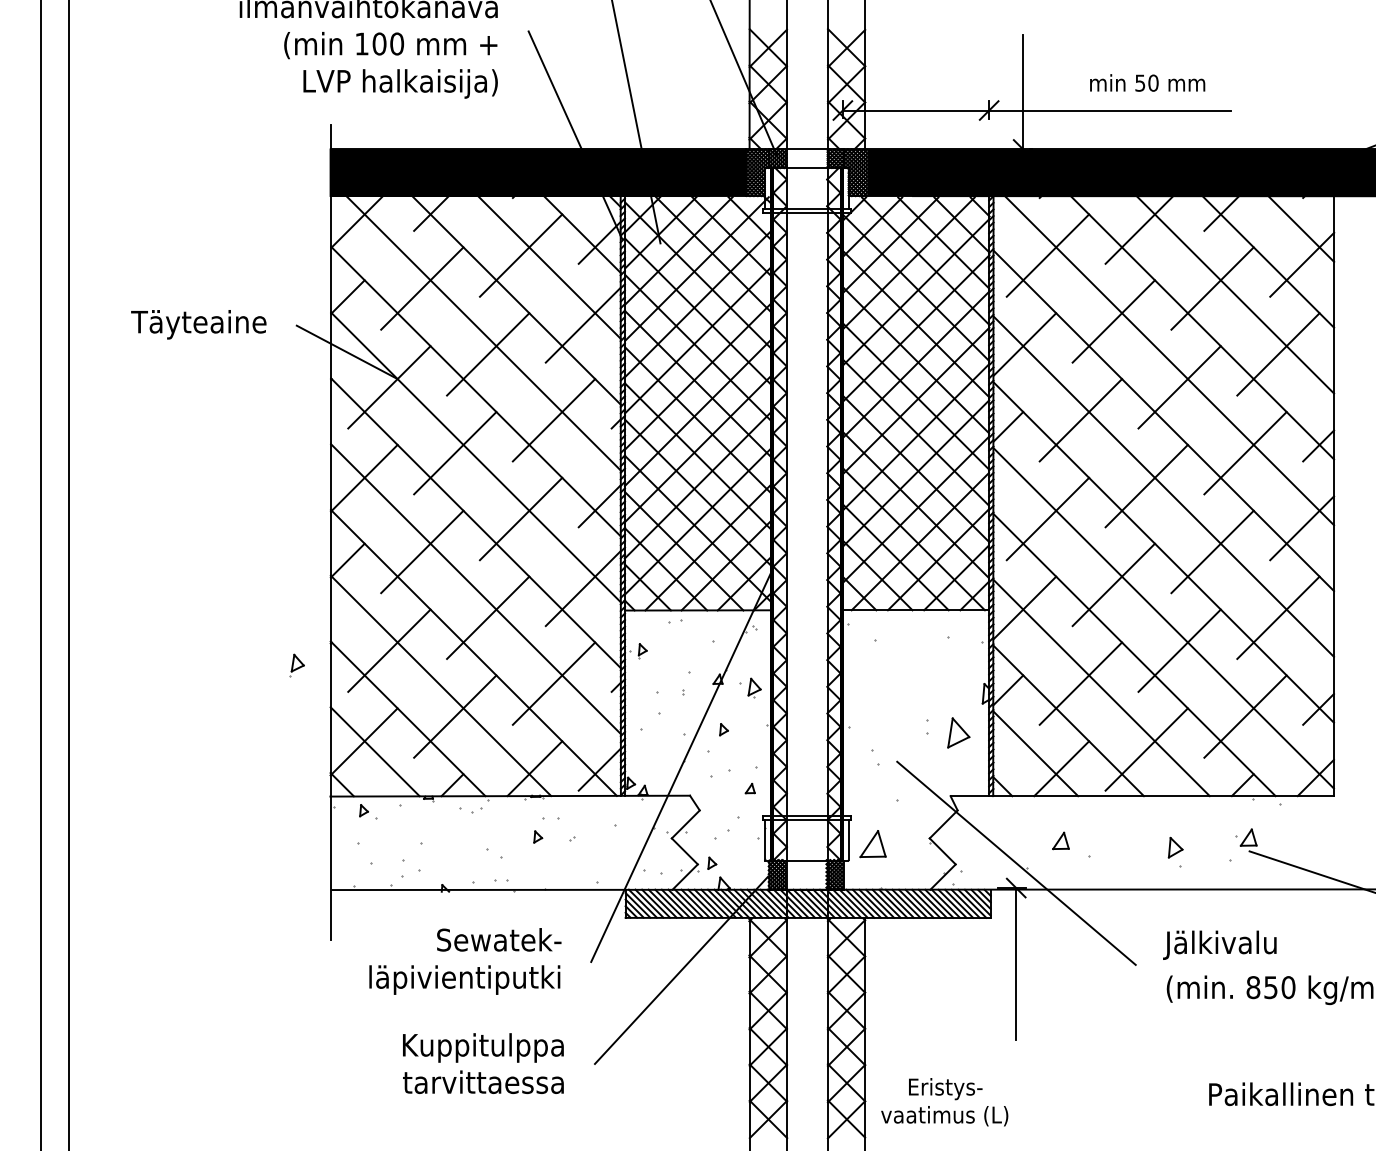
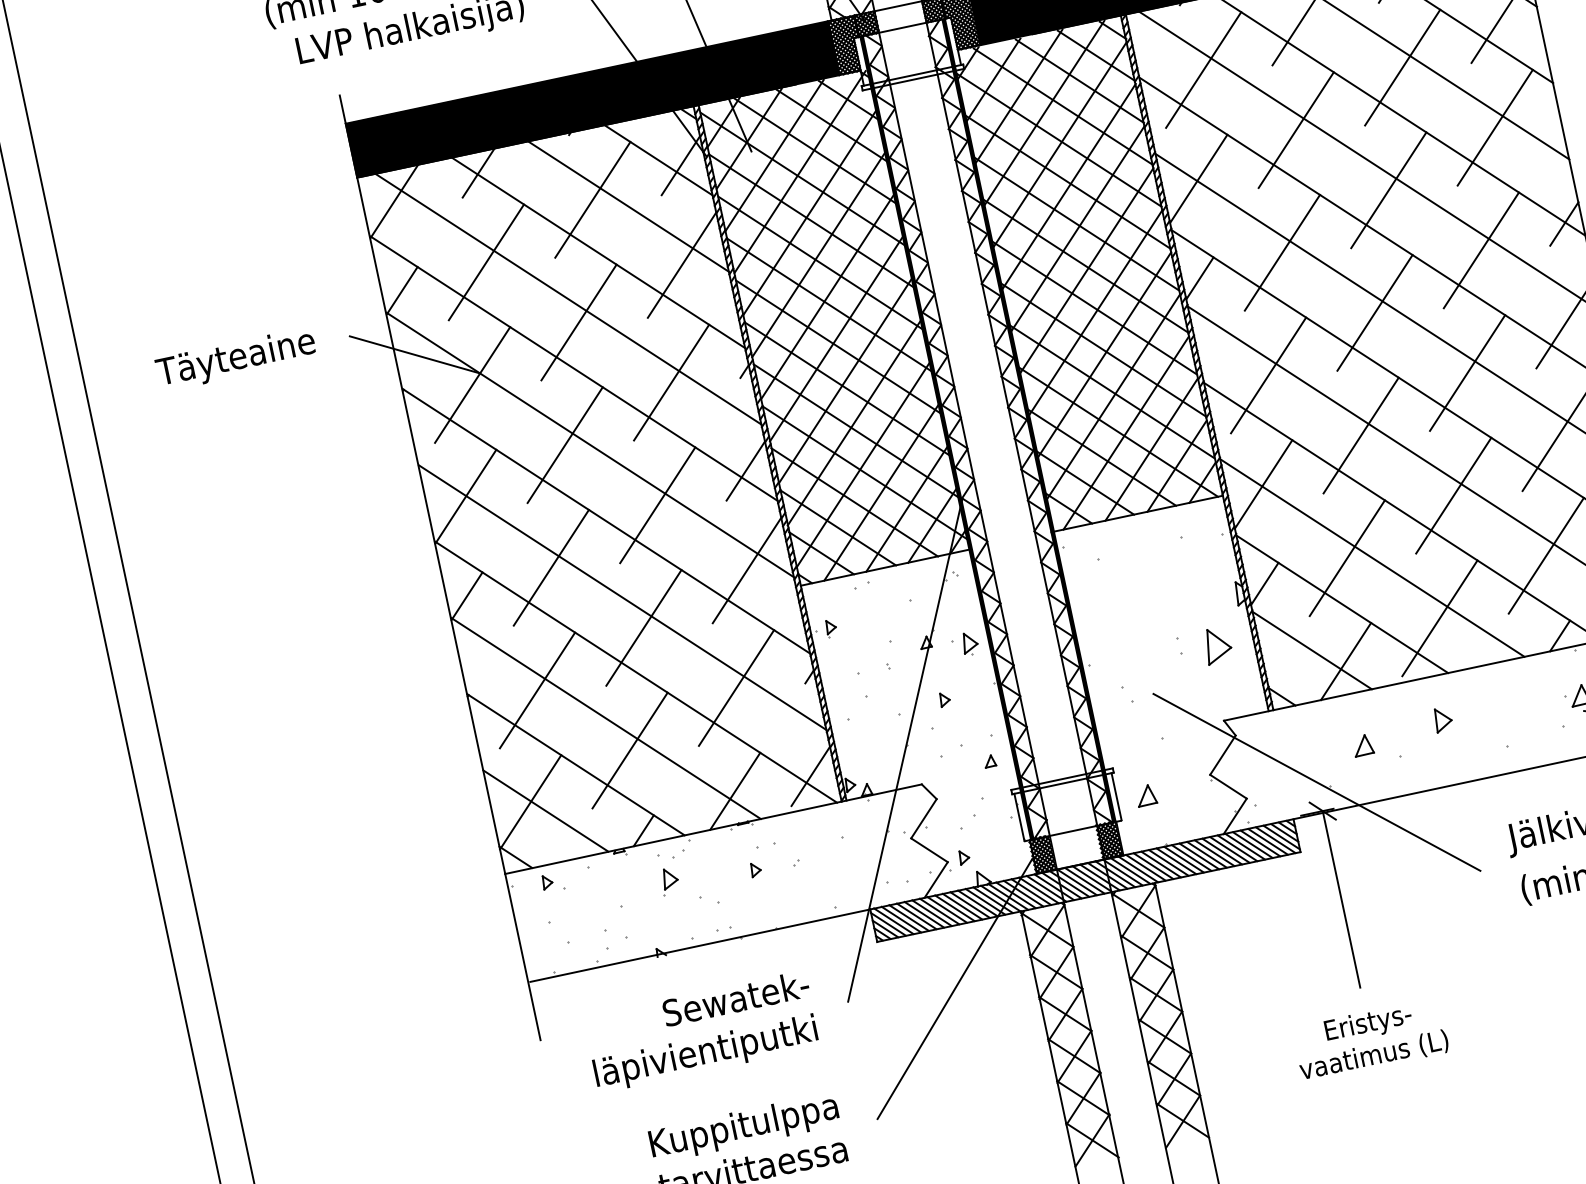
part: (296, 665) -> (669, 881), moved
part: (873, 844) -> (1146, 795), size x0.62
part: (1175, 847) -> (1442, 719), moved
text: (944, 1102) -> (1370, 1040), moved

